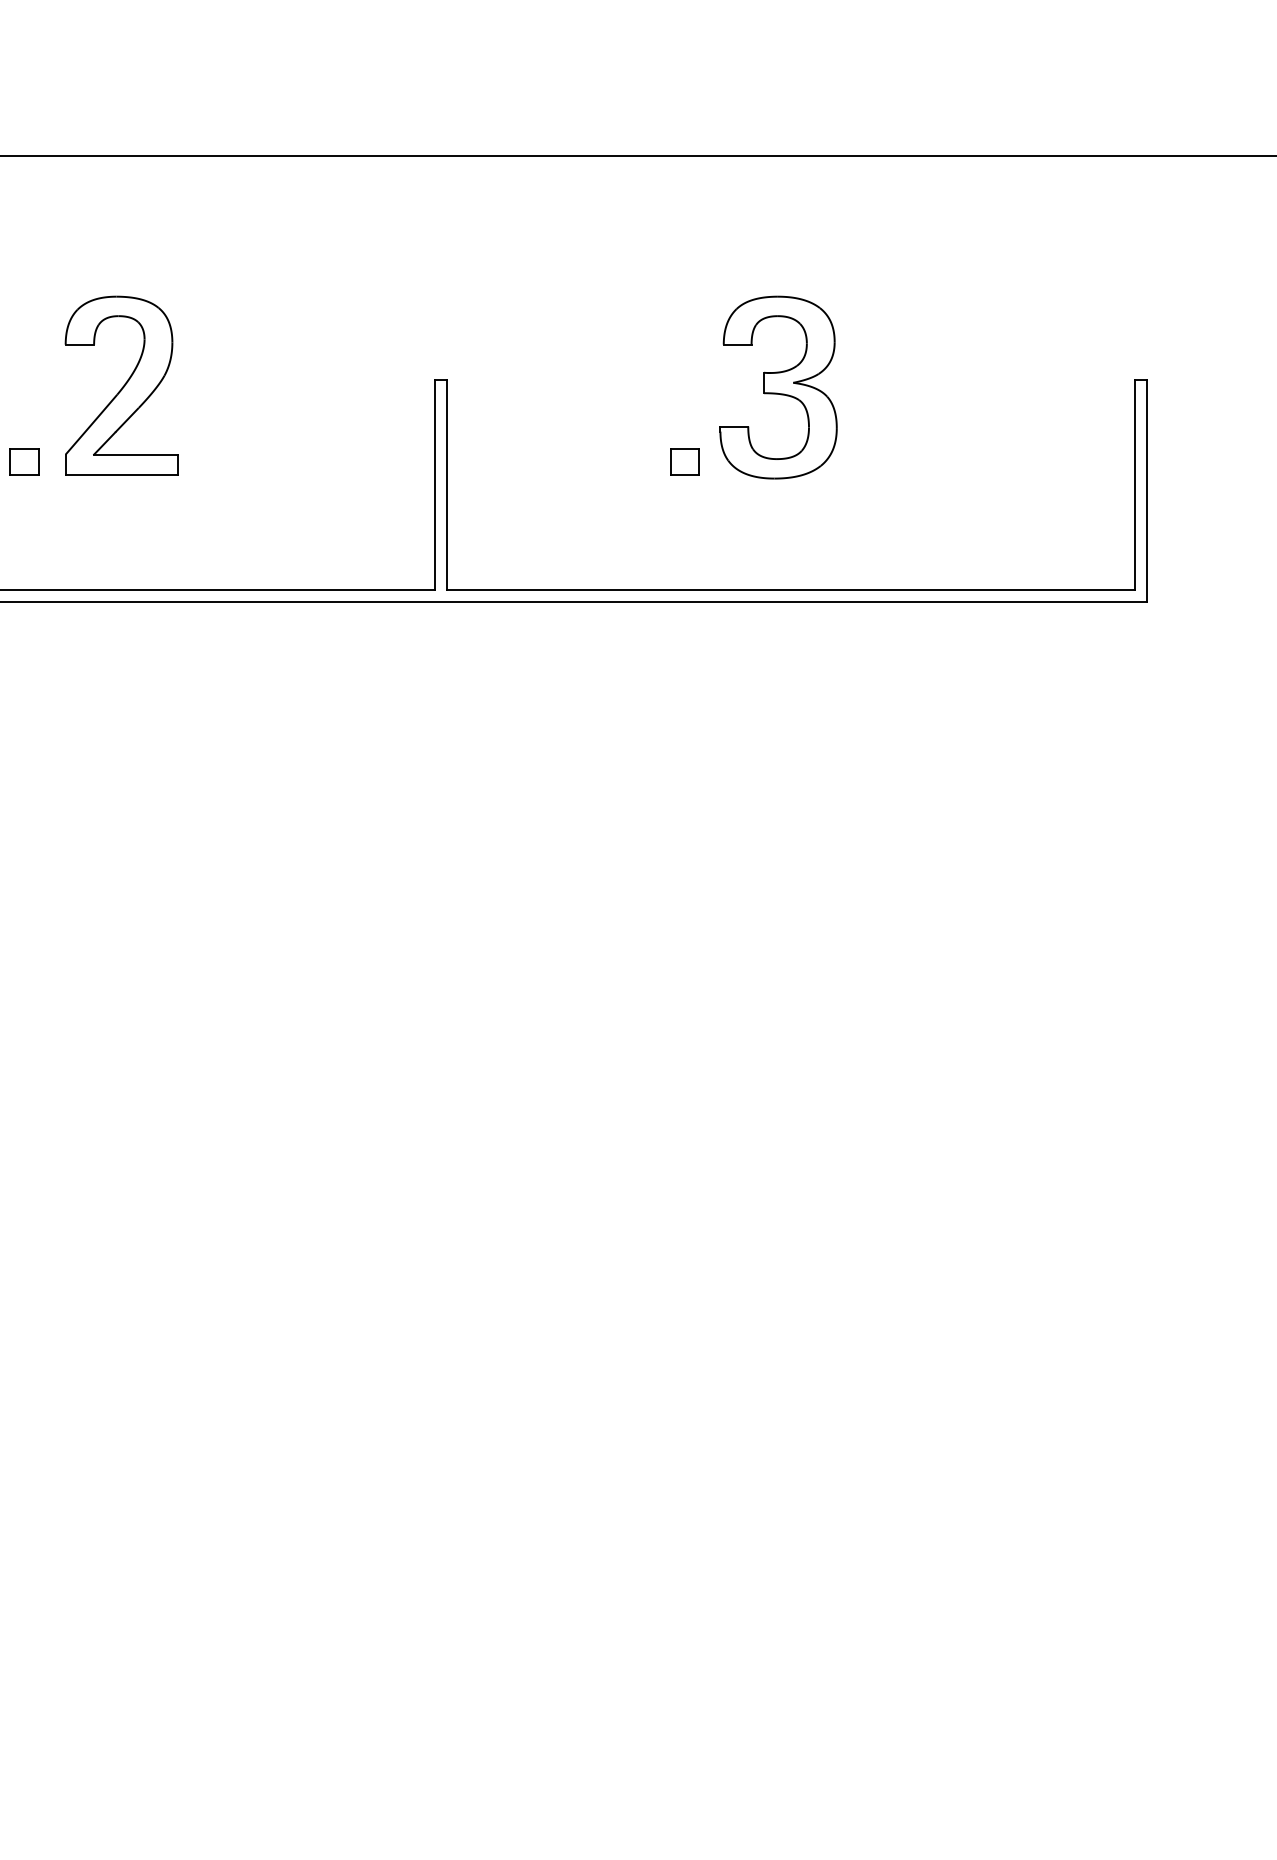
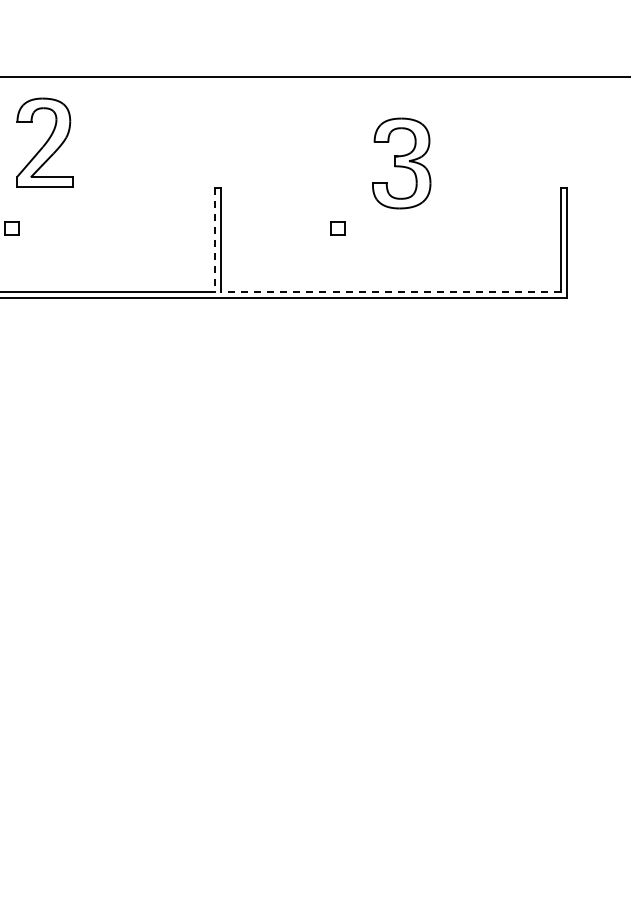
part: (120, 385) -> (44, 142), moved
part: (778, 387) -> (401, 163), moved
line: (434, 484) -> (214, 239), solid -> dashed
line: (790, 589) -> (390, 291), solid -> dashed

